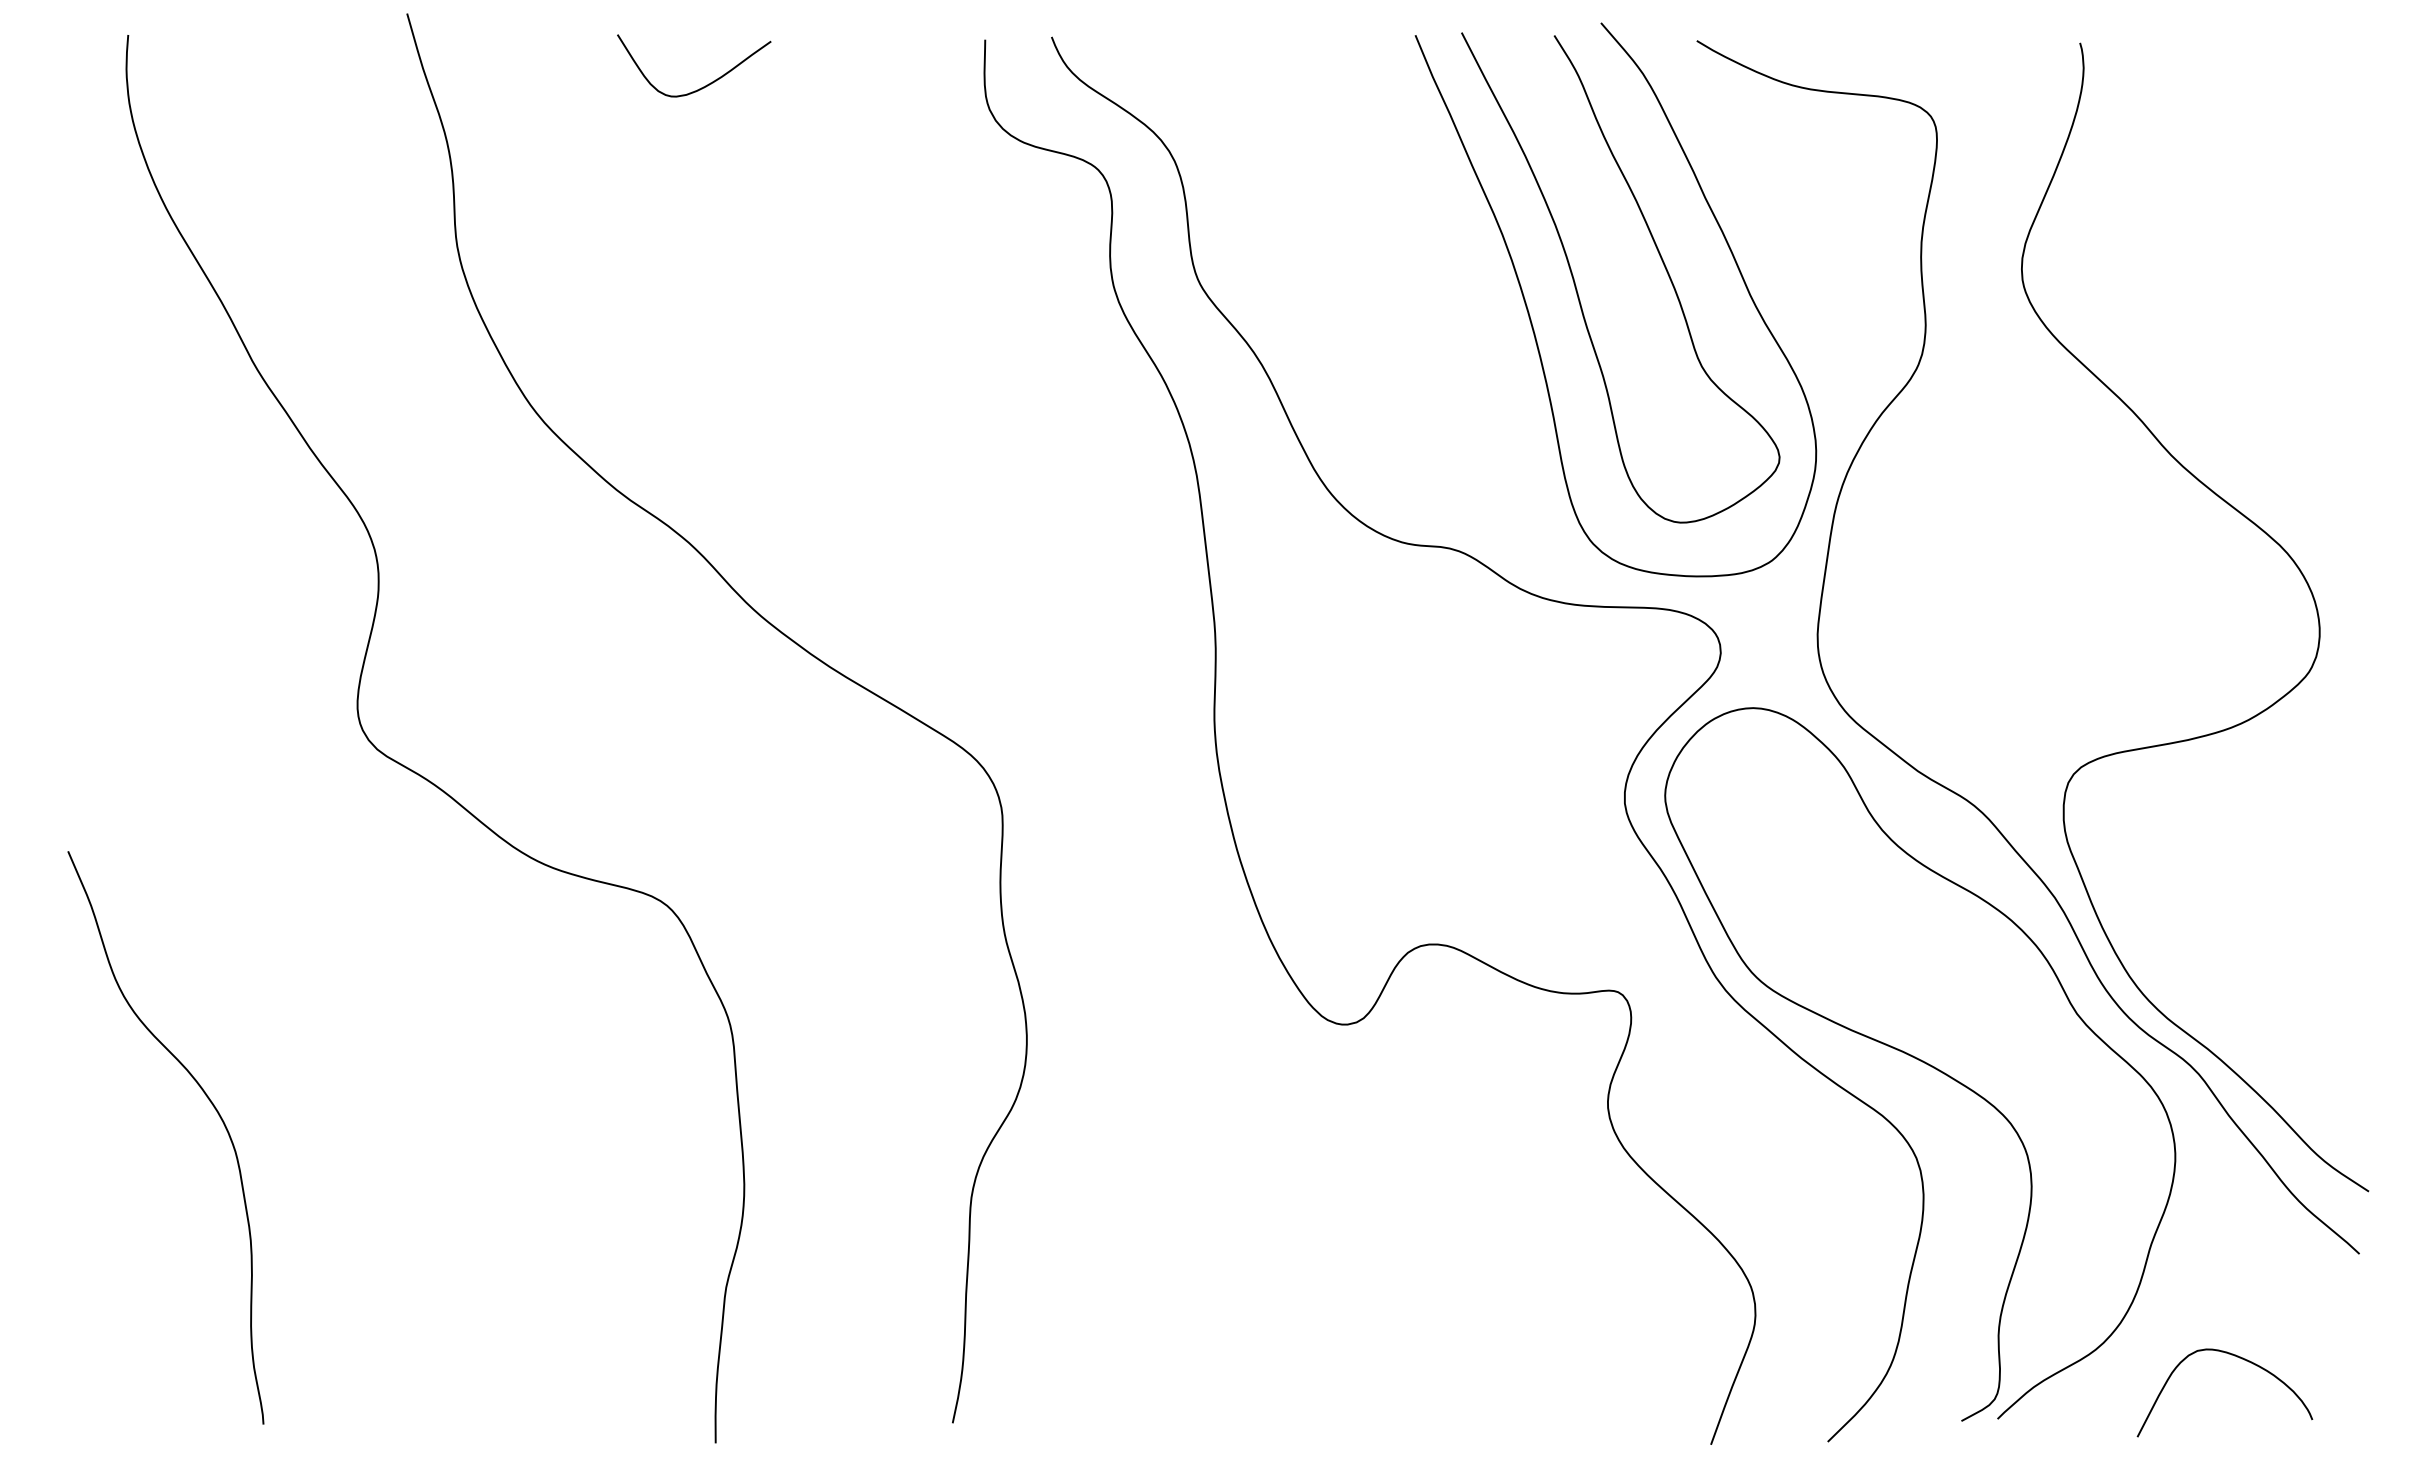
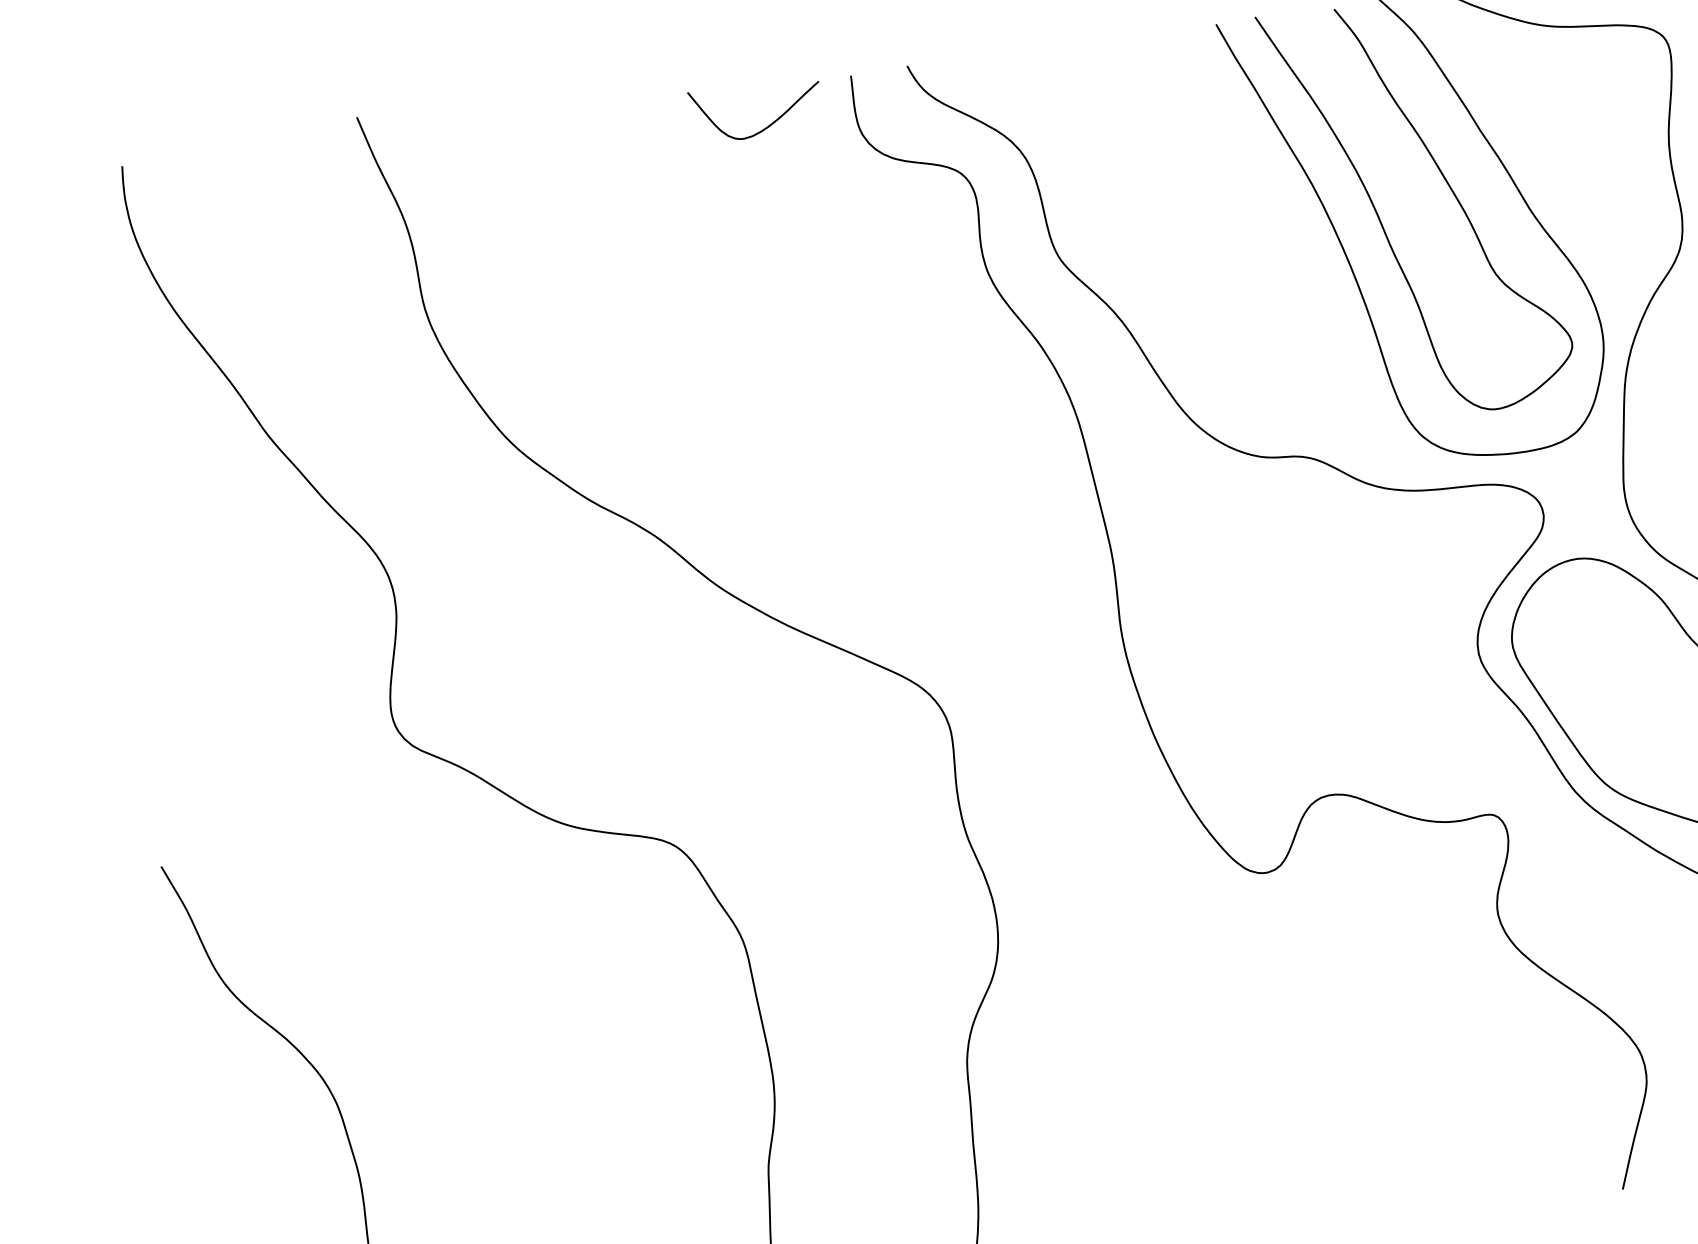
curve: (708, 83) -> (770, 124), moved

